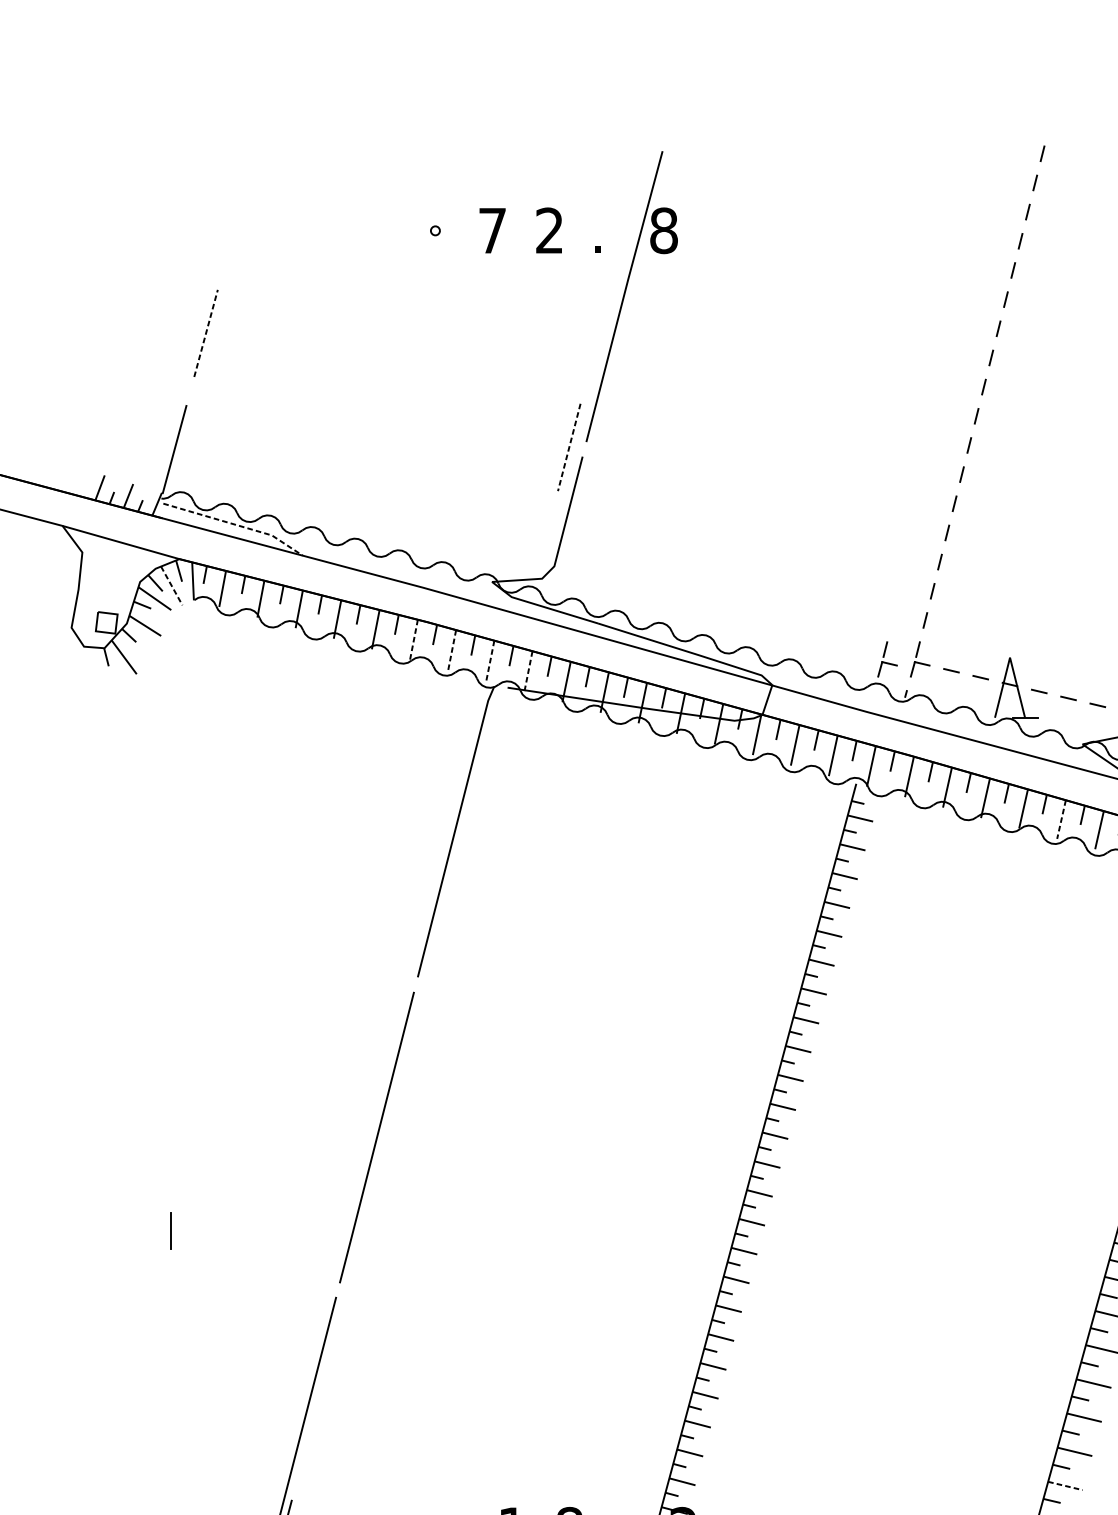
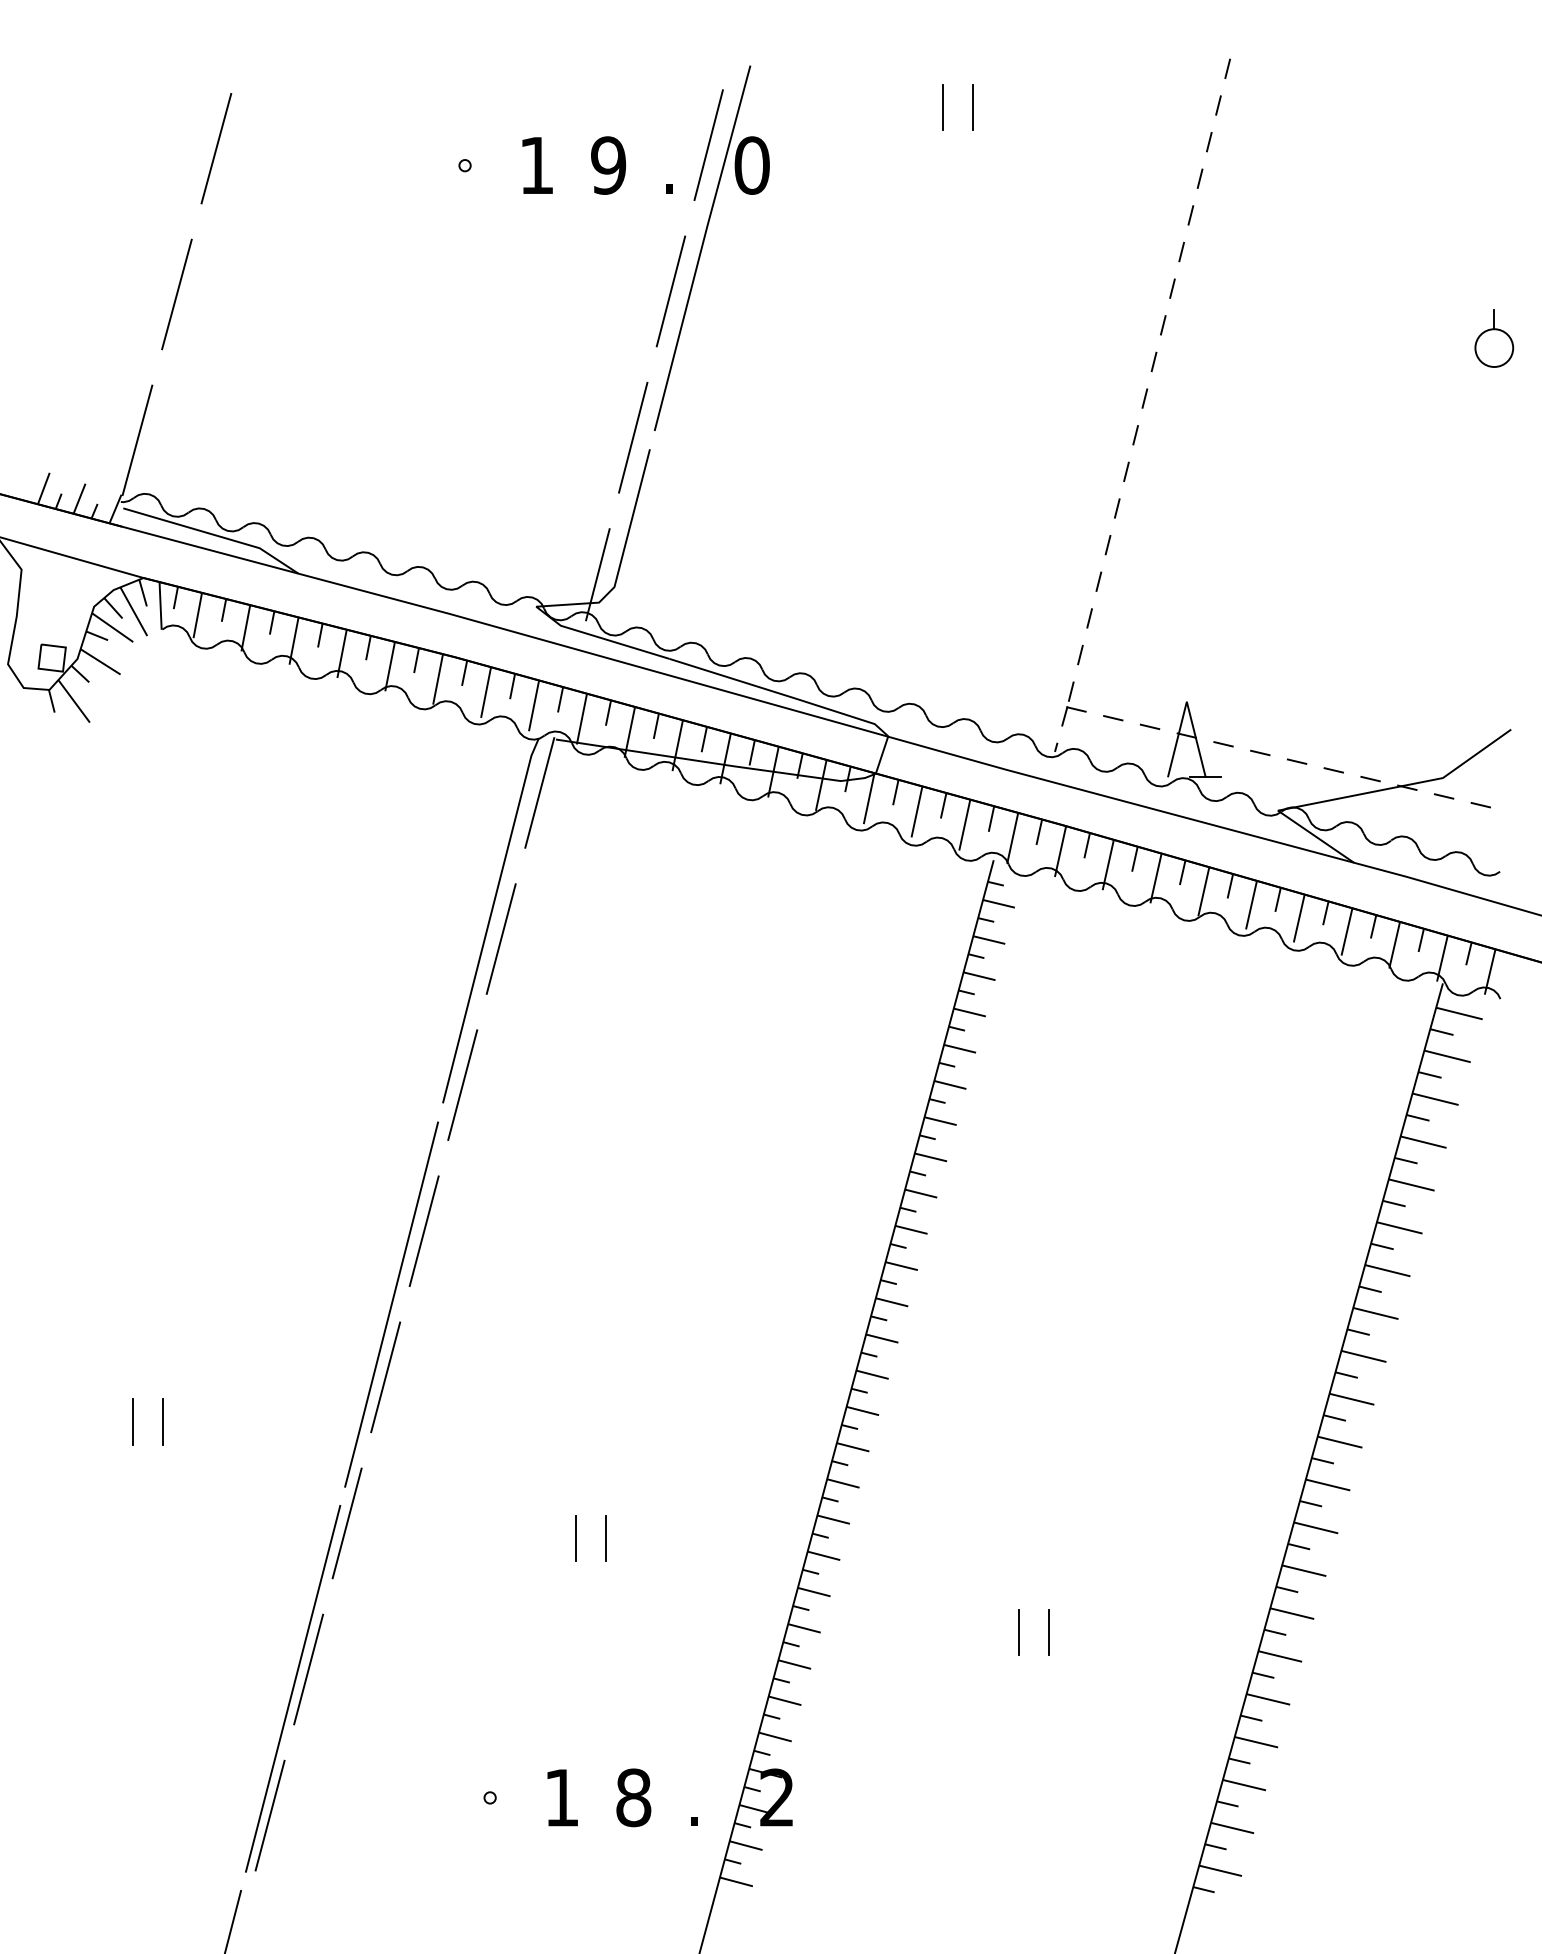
line: (815, 184) -> (942, 107), added
line: (840, 184) -> (973, 107), added
line: (629, 214) -> (708, 145), added
line: (237, 217) -> (216, 148), added
text: (492, 230) -> (536, 165), 7 -> 1
text: (549, 230) -> (608, 165), 2 -> 9
text: (663, 230) -> (751, 165), 8 -> 0
line: (598, 331) -> (670, 291), added
line: (205, 333) -> (176, 294), dashed -> solid
line: (569, 447) -> (633, 437), dashed -> solid
line: (235, 525) -> (214, 535), dashed -> solid
line: (540, 556) -> (597, 574), added
line: (171, 585) -> (133, 611), dashed -> solid
line: (414, 639) -> (438, 679), dashed -> solid
line: (452, 650) -> (486, 692), dashed -> solid
part: (887, 659) -> (1032, 703), removed
line: (490, 660) -> (534, 705), dashed -> solid
line: (528, 671) -> (581, 719), dashed -> solid
line: (494, 729) -> (539, 792), added
line: (1061, 819) -> (1251, 905), dashed -> solid
line: (463, 846) -> (500, 938), added
line: (433, 962) -> (462, 1084), added
line: (402, 1079) -> (423, 1231), added
line: (372, 1195) -> (385, 1377), added
line: (194, 1230) -> (162, 1421), added
line: (341, 1311) -> (346, 1523), added
line: (523, 1323) -> (575, 1538), added
line: (548, 1323) -> (606, 1538), added
line: (876, 1397) -> (1018, 1631), added
line: (900, 1397) -> (1049, 1631), added
line: (310, 1428) -> (308, 1669), added
line: (1065, 1486) -> (1256, 1742), dashed -> solid

